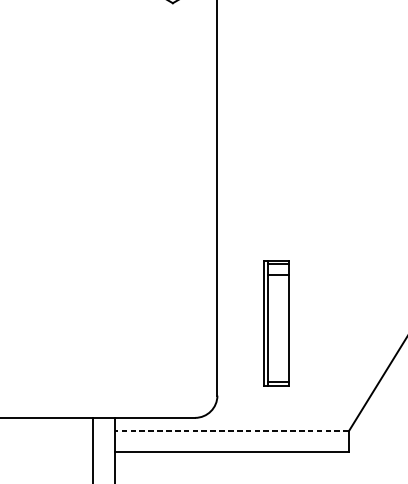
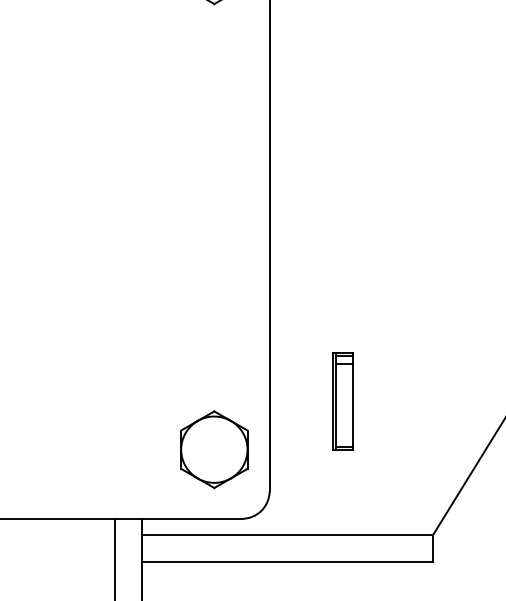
part: (276, 323) -> (342, 401), size x0.62
part: (172, 362) -> (214, 449), added
line: (231, 431) -> (287, 535), dashed -> solid

